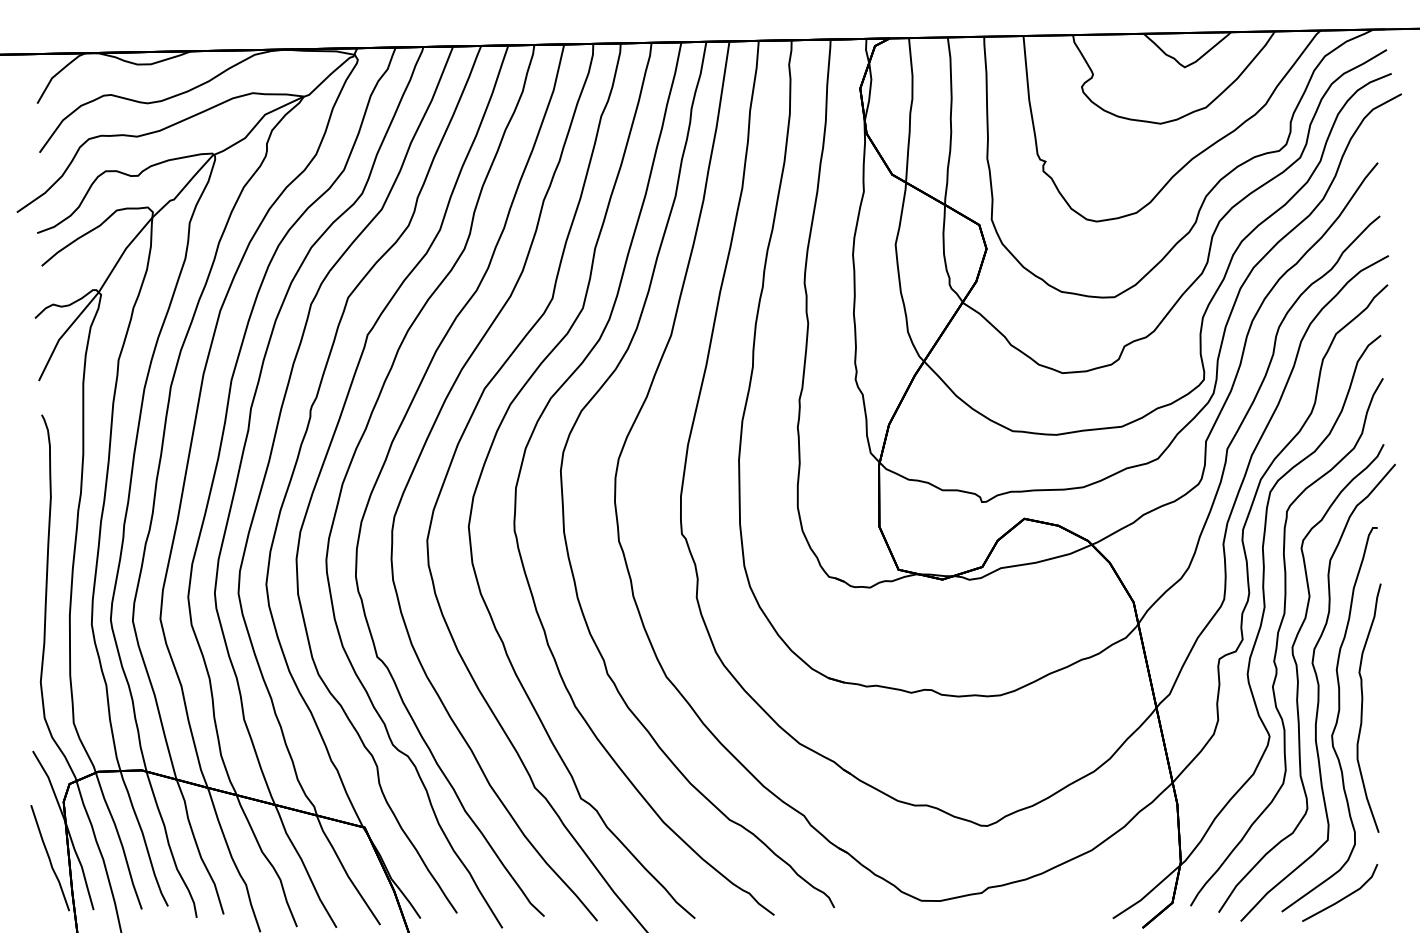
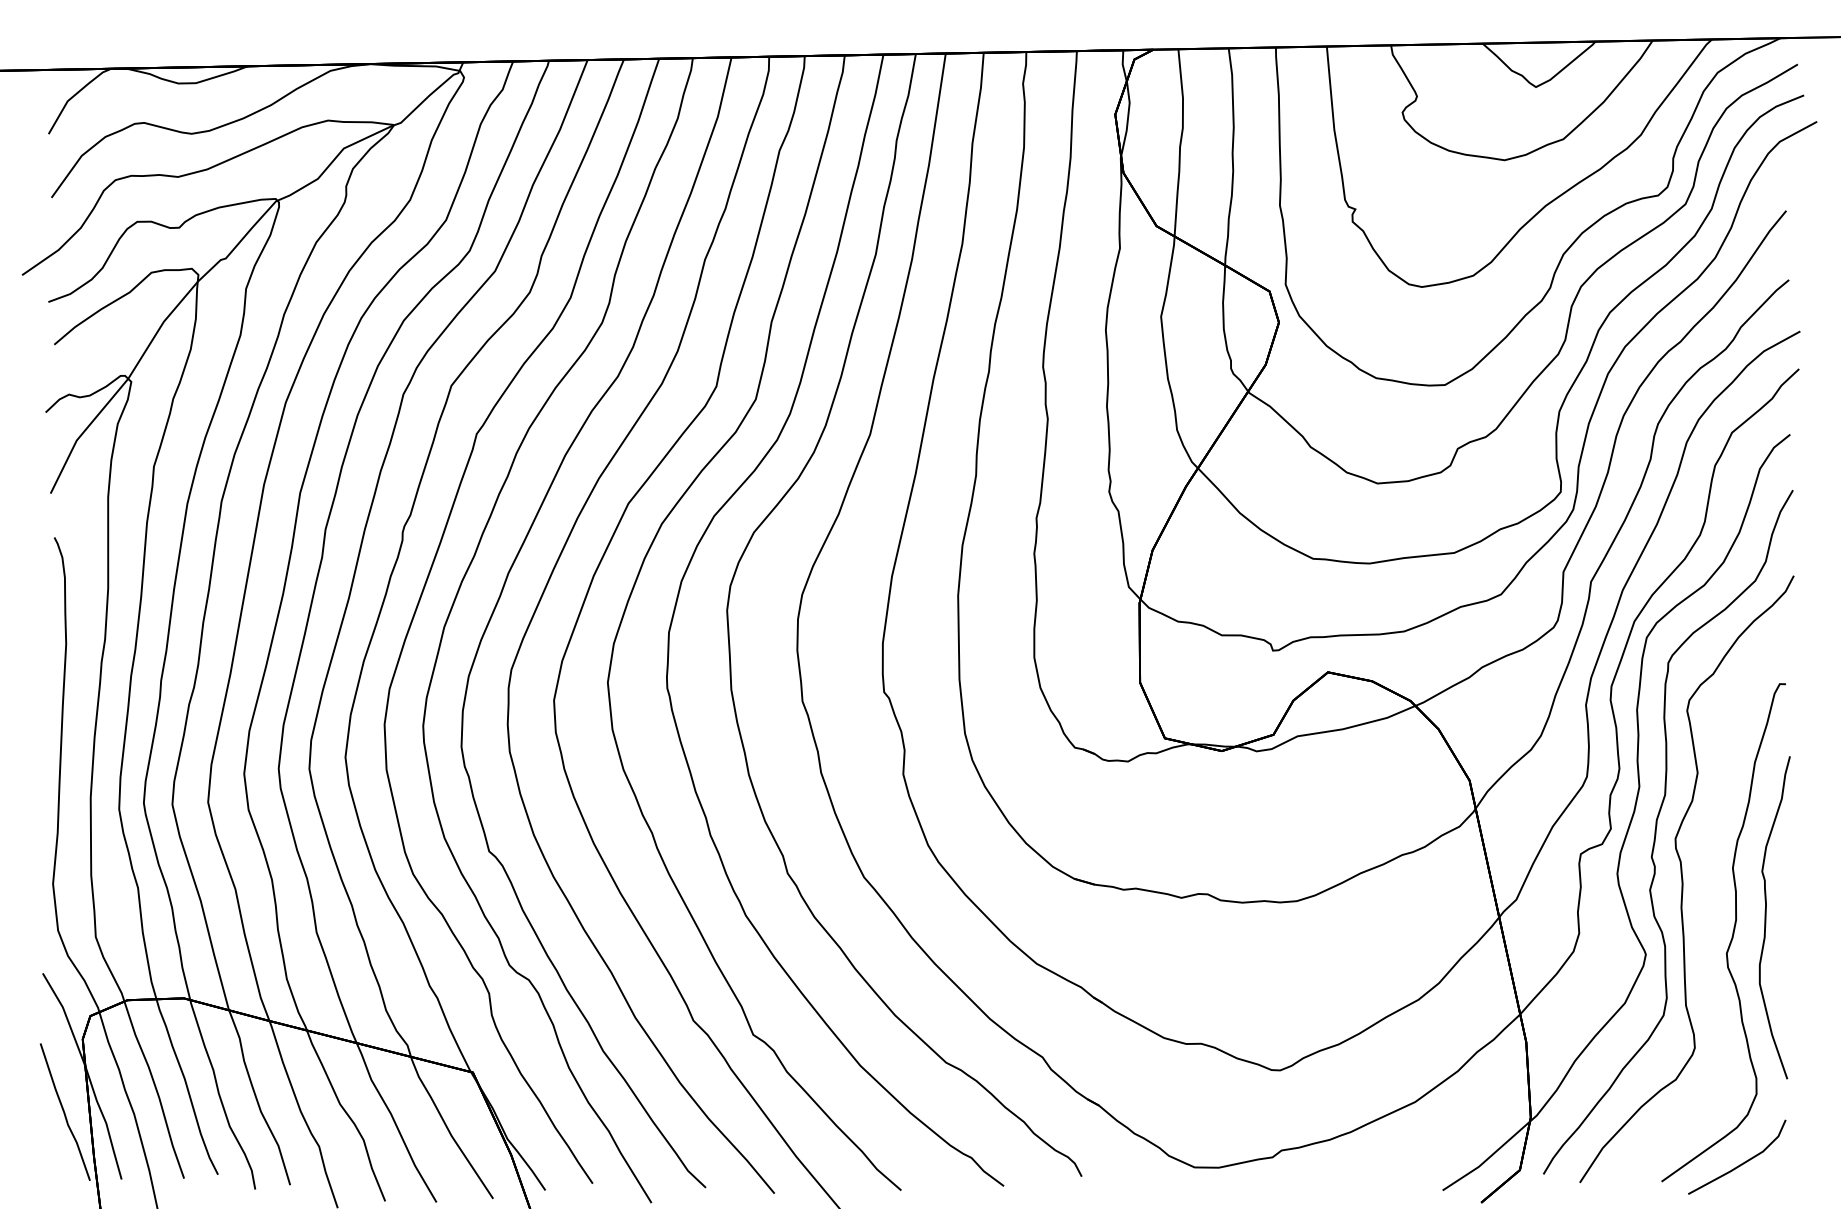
part: (1317, 692) -> (1708, 897), removed

